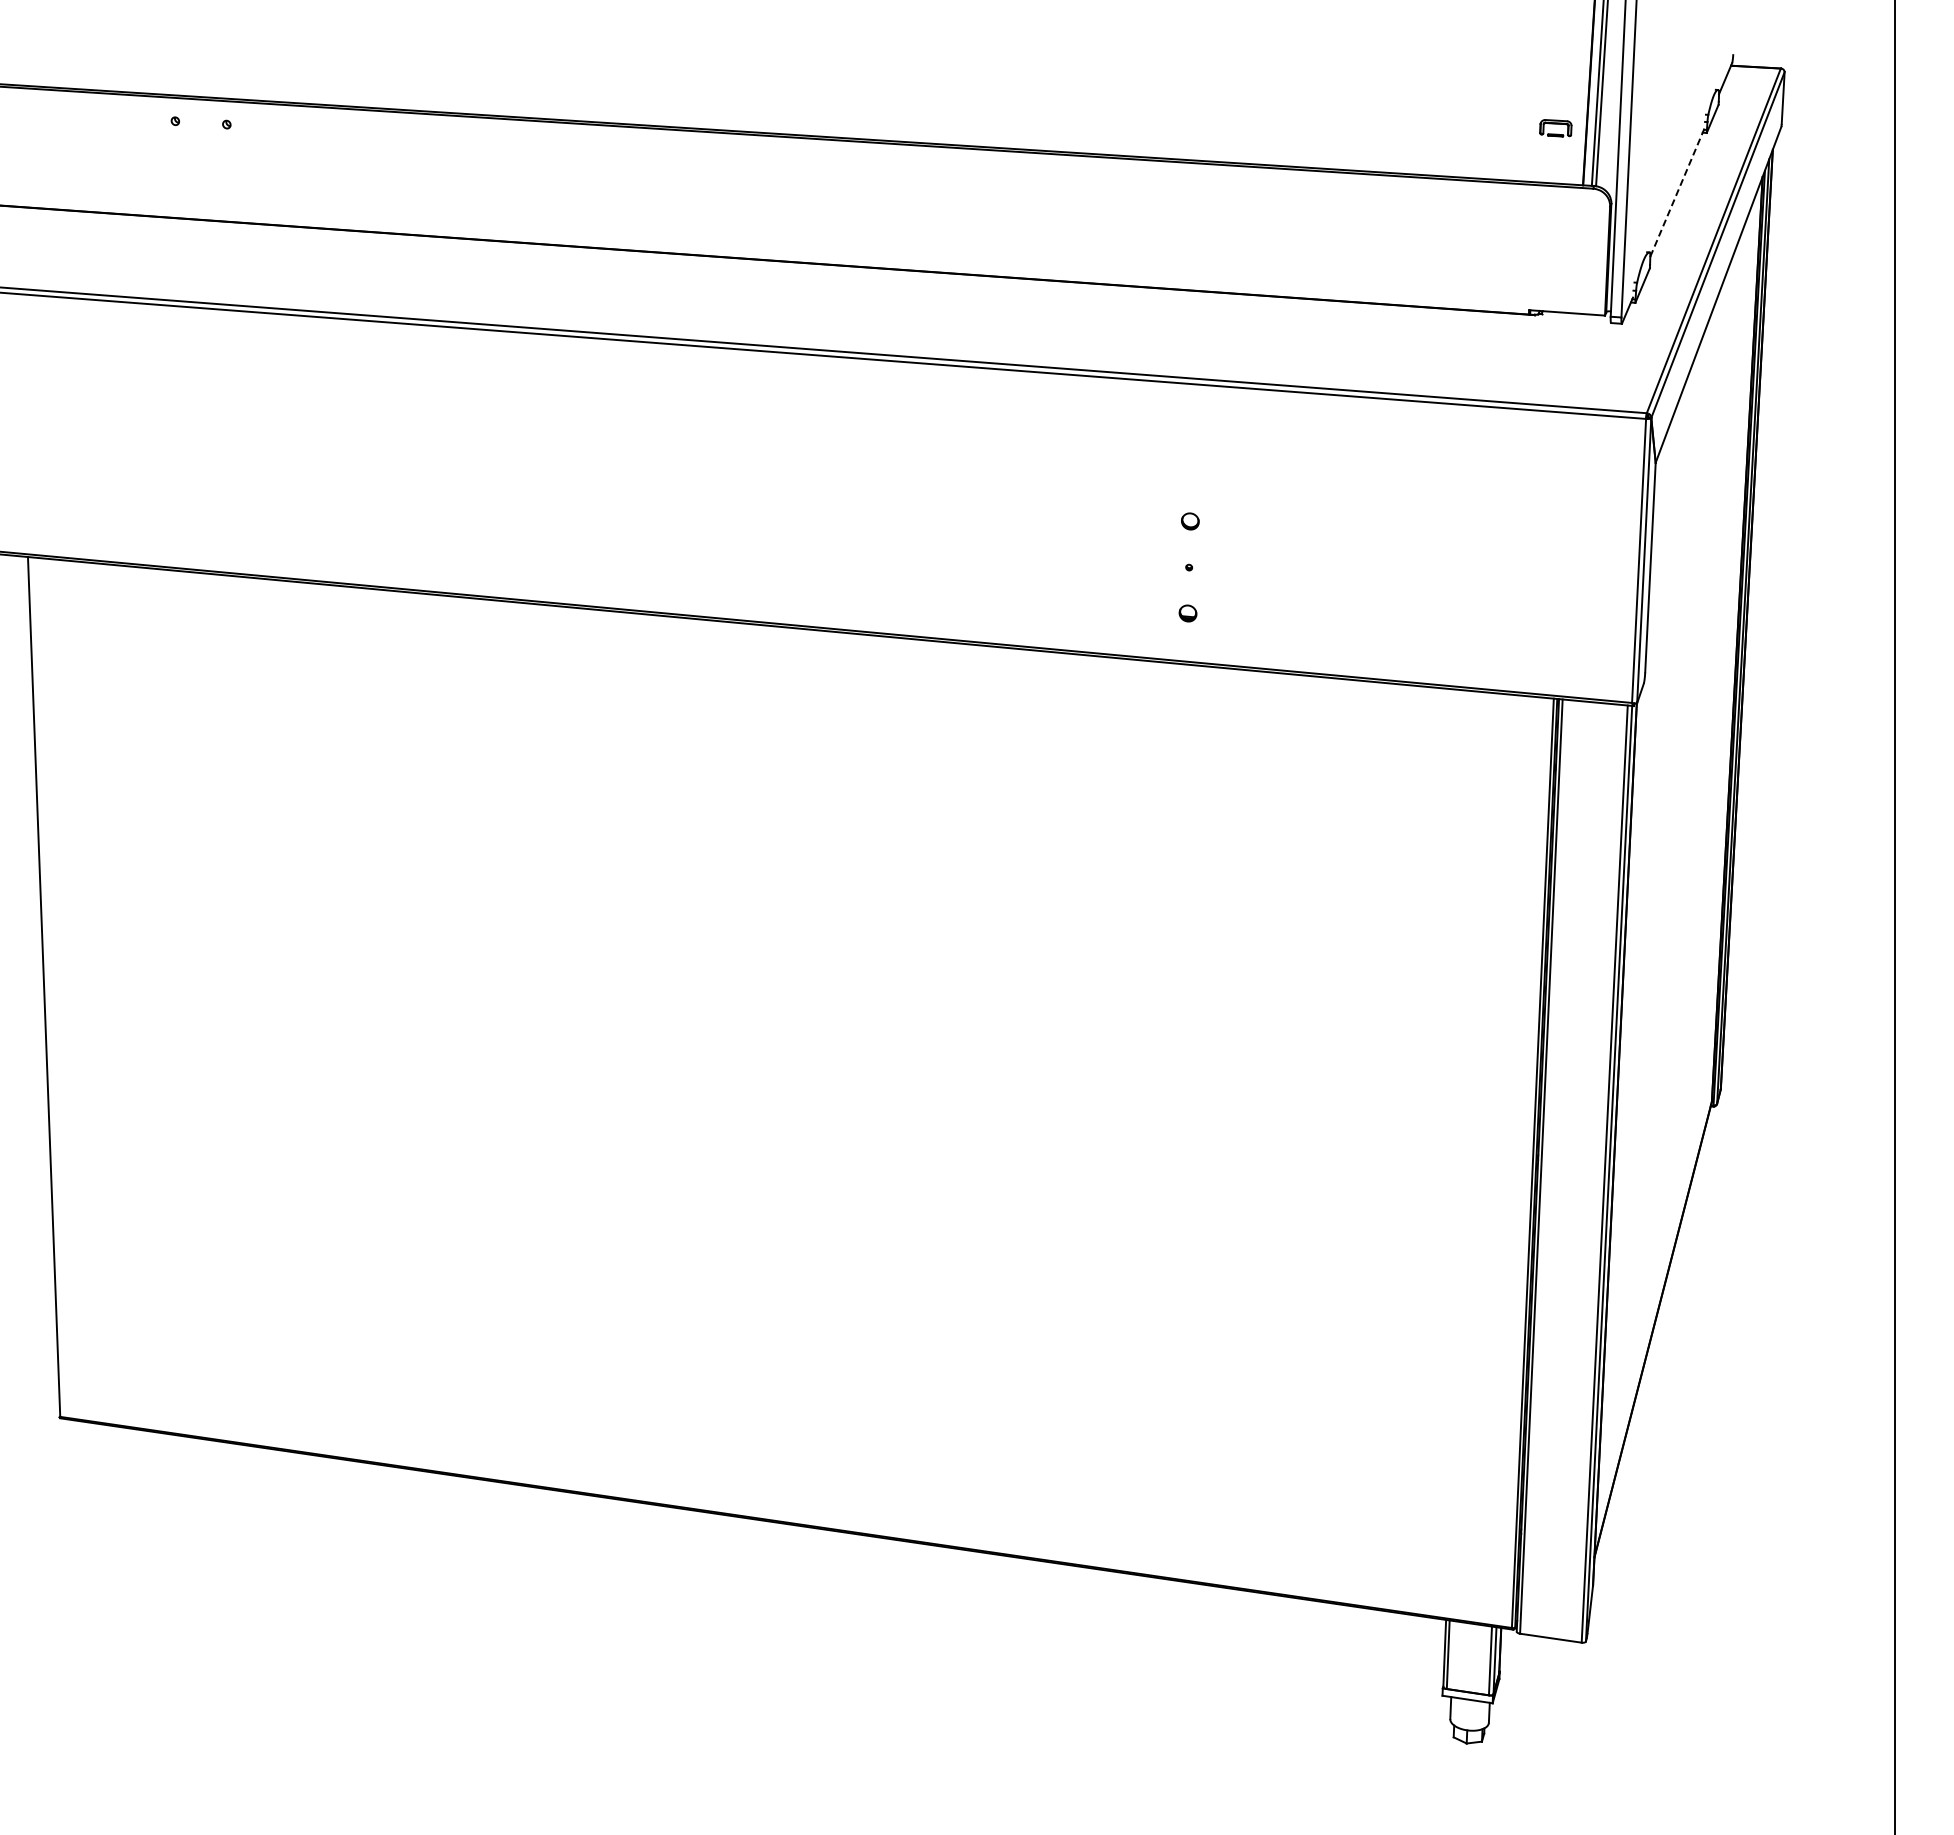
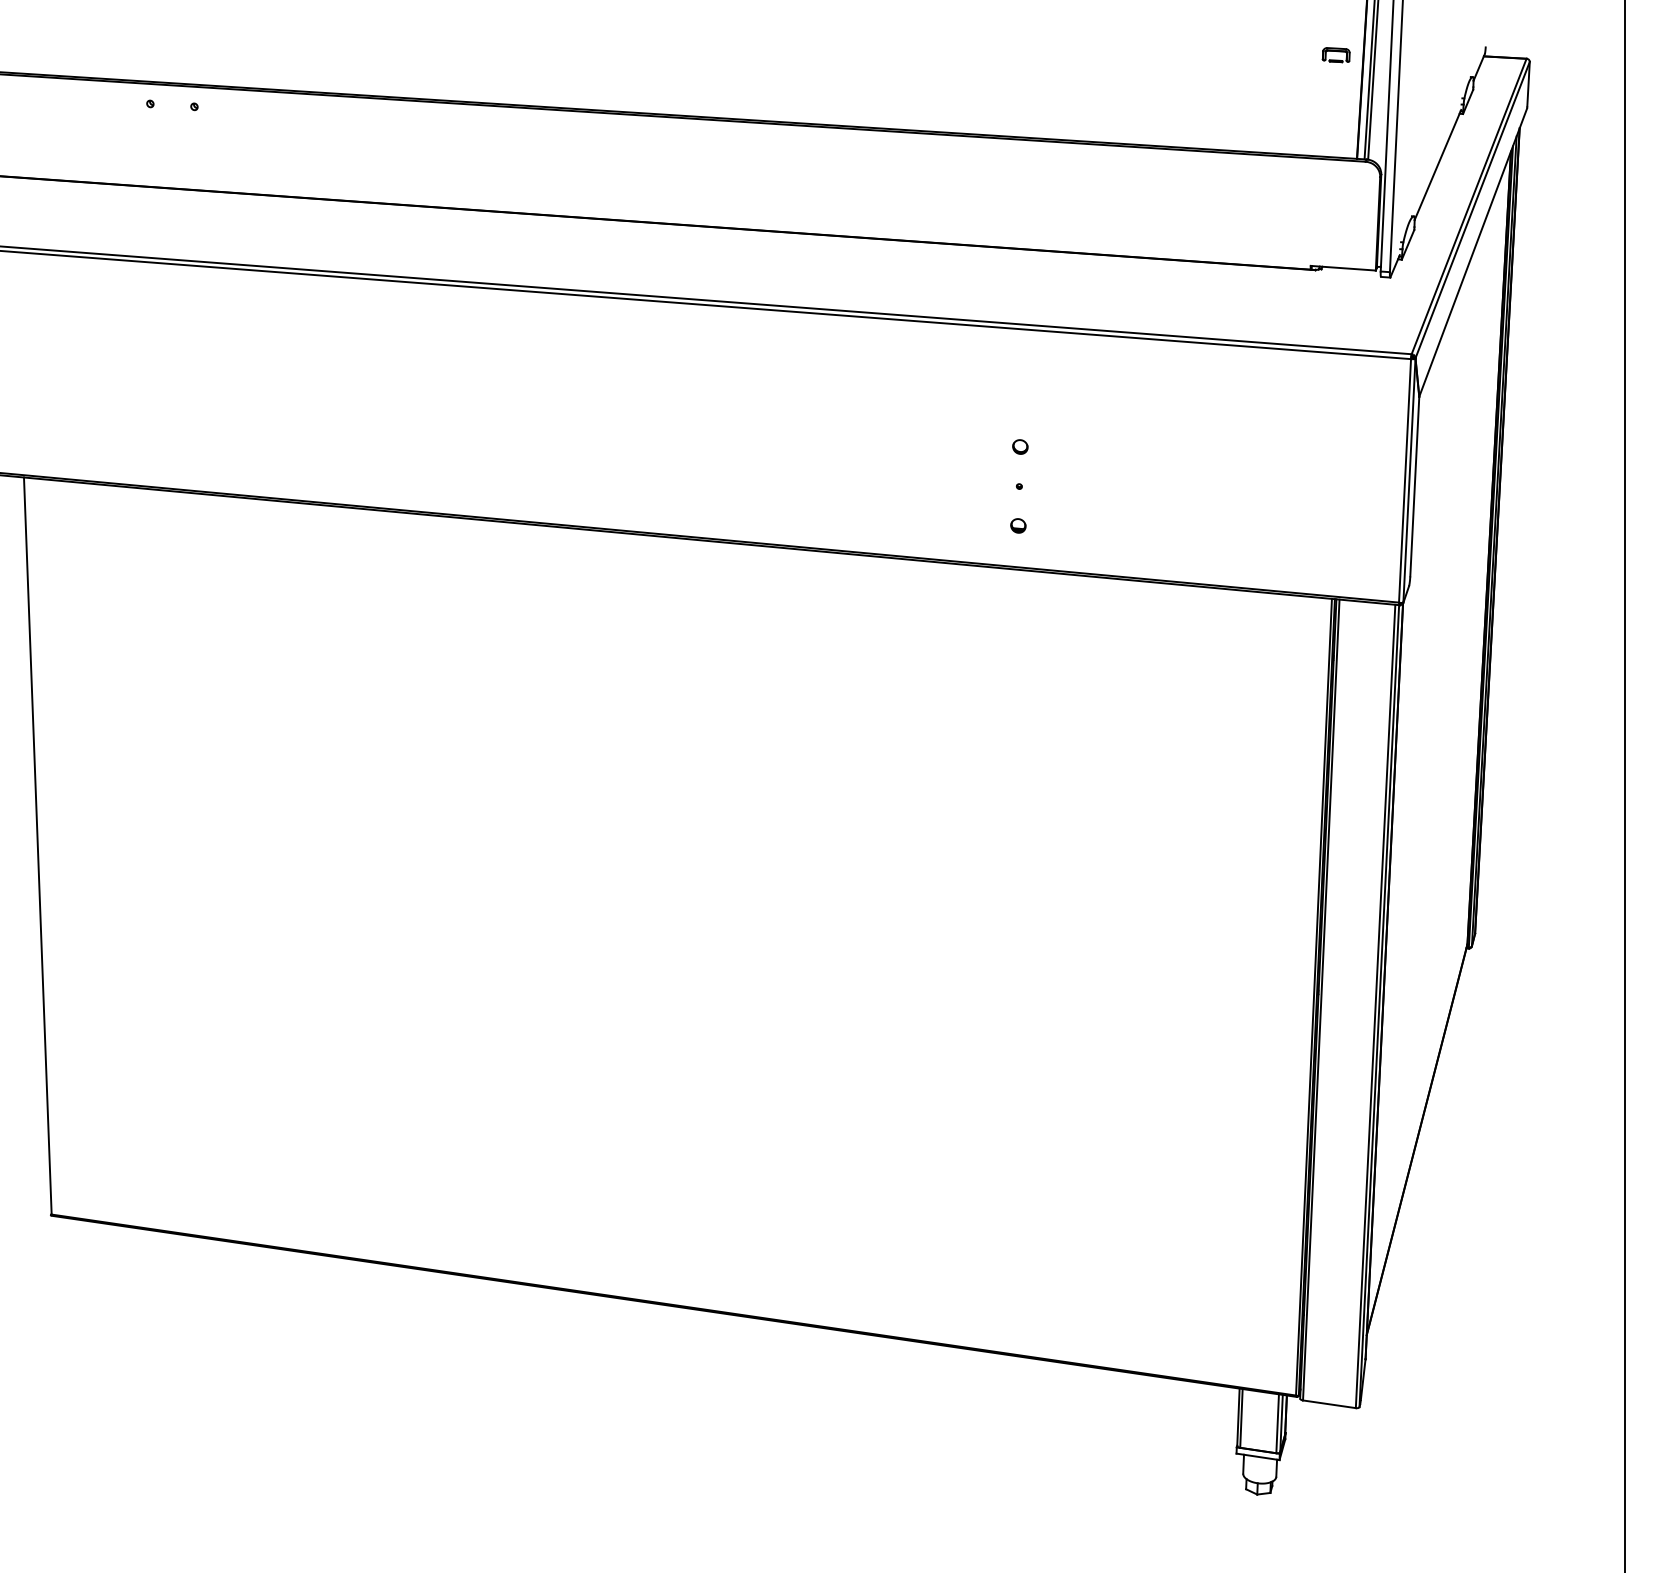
part: (1555, 128) -> (1335, 55), moved
line: (1677, 192) -> (1437, 165), dashed -> solid

